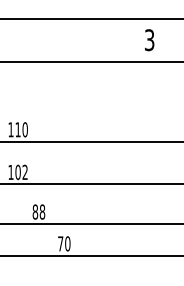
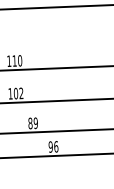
text: (42, 211) -> (35, 122), 88 -> 89
text: (64, 243) -> (53, 146), 70 -> 96

